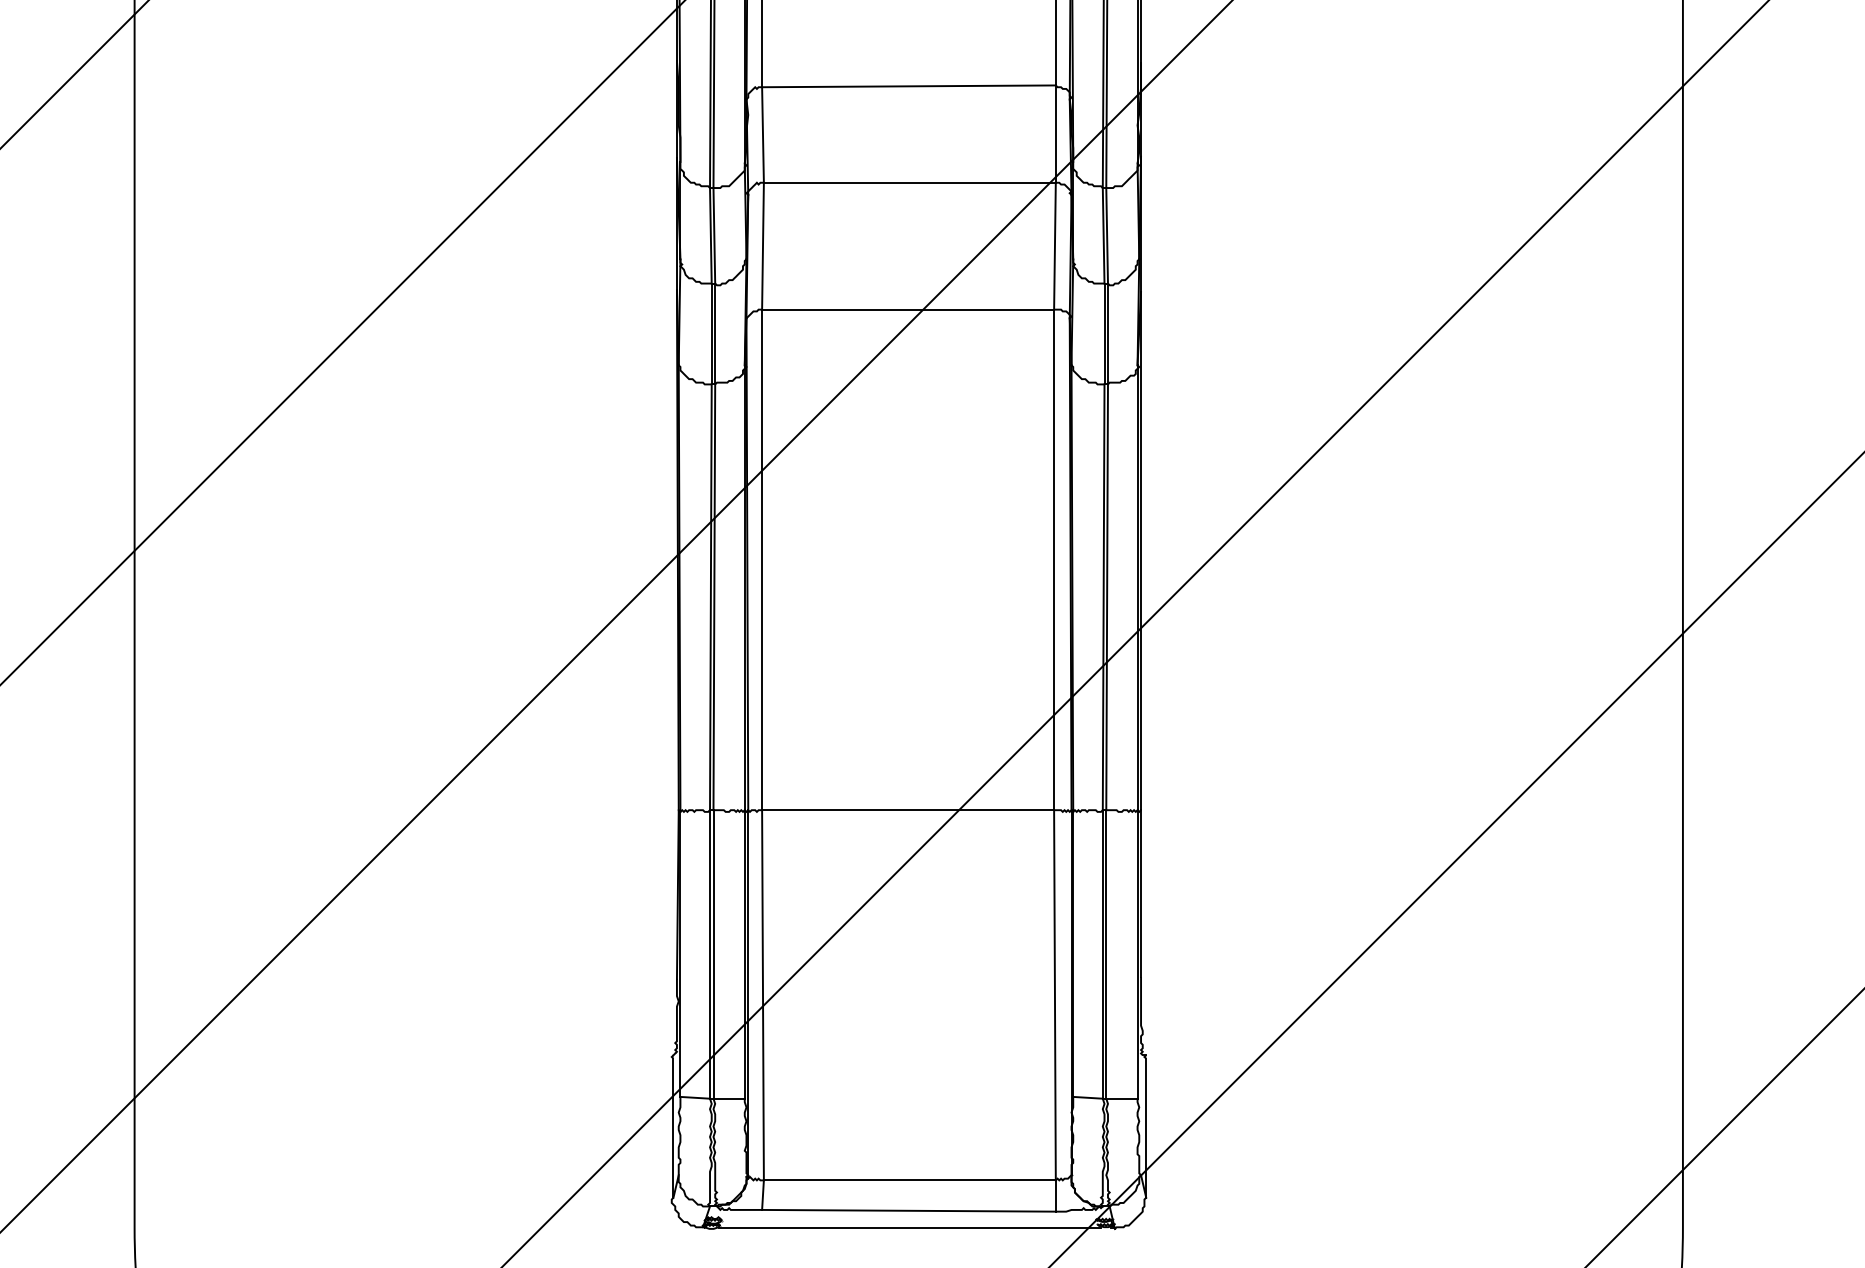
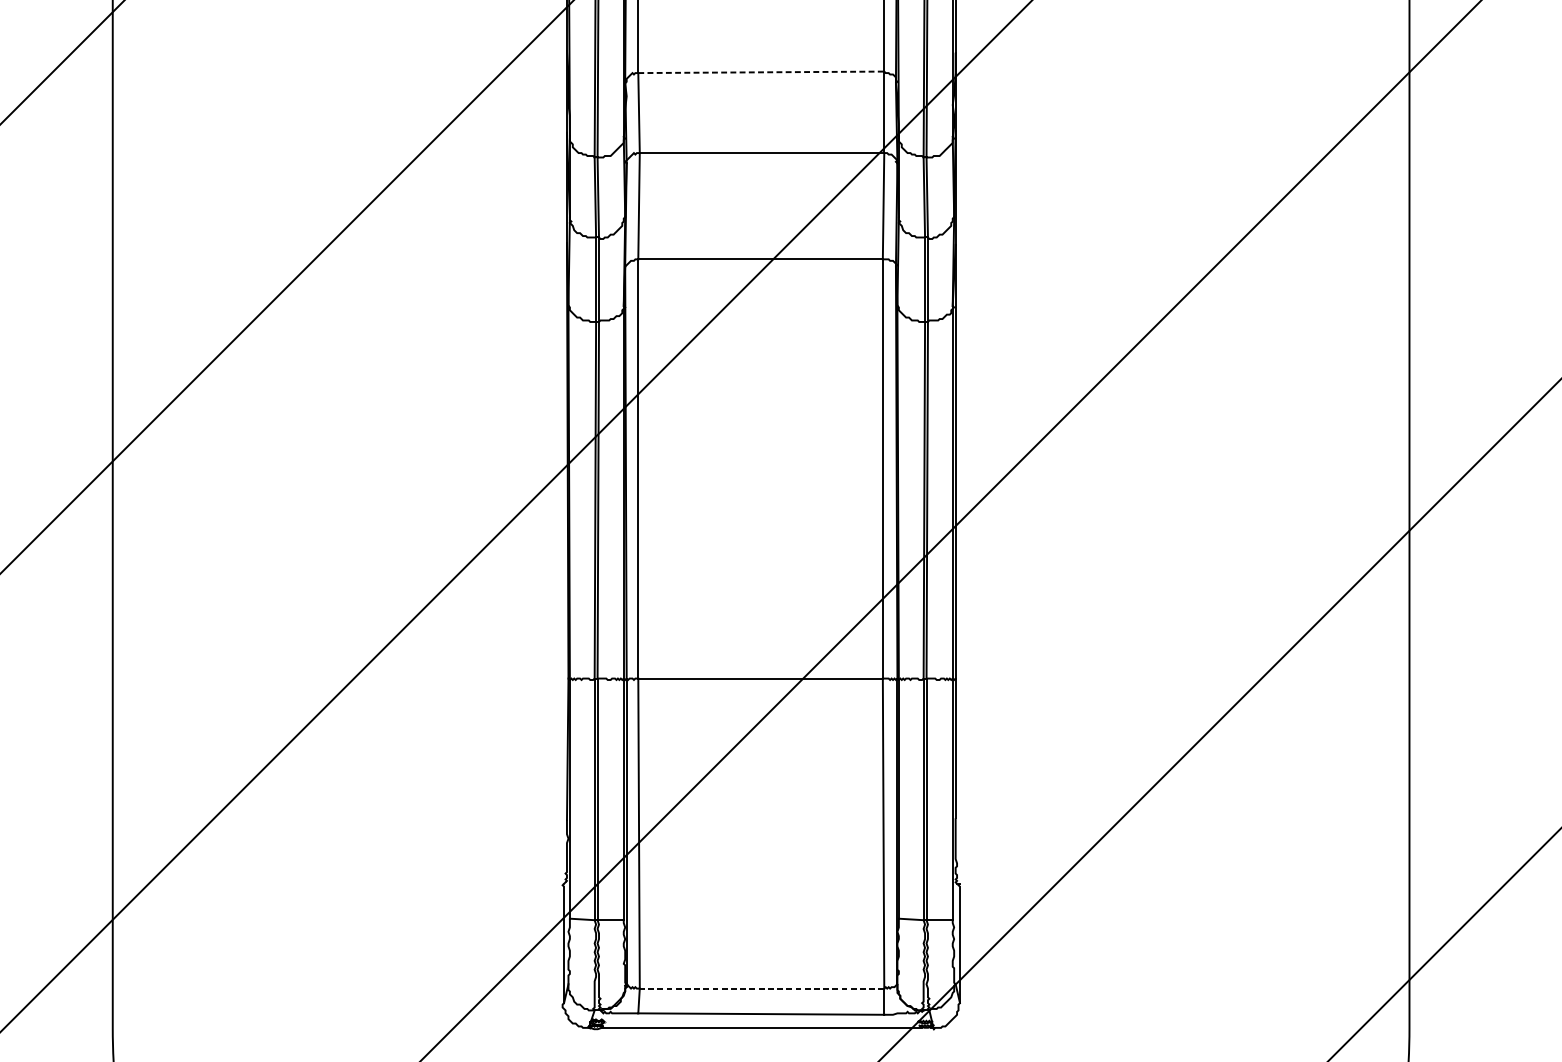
line: (908, 86) -> (760, 72), solid -> dashed
line: (909, 1180) -> (761, 988), solid -> dashed

